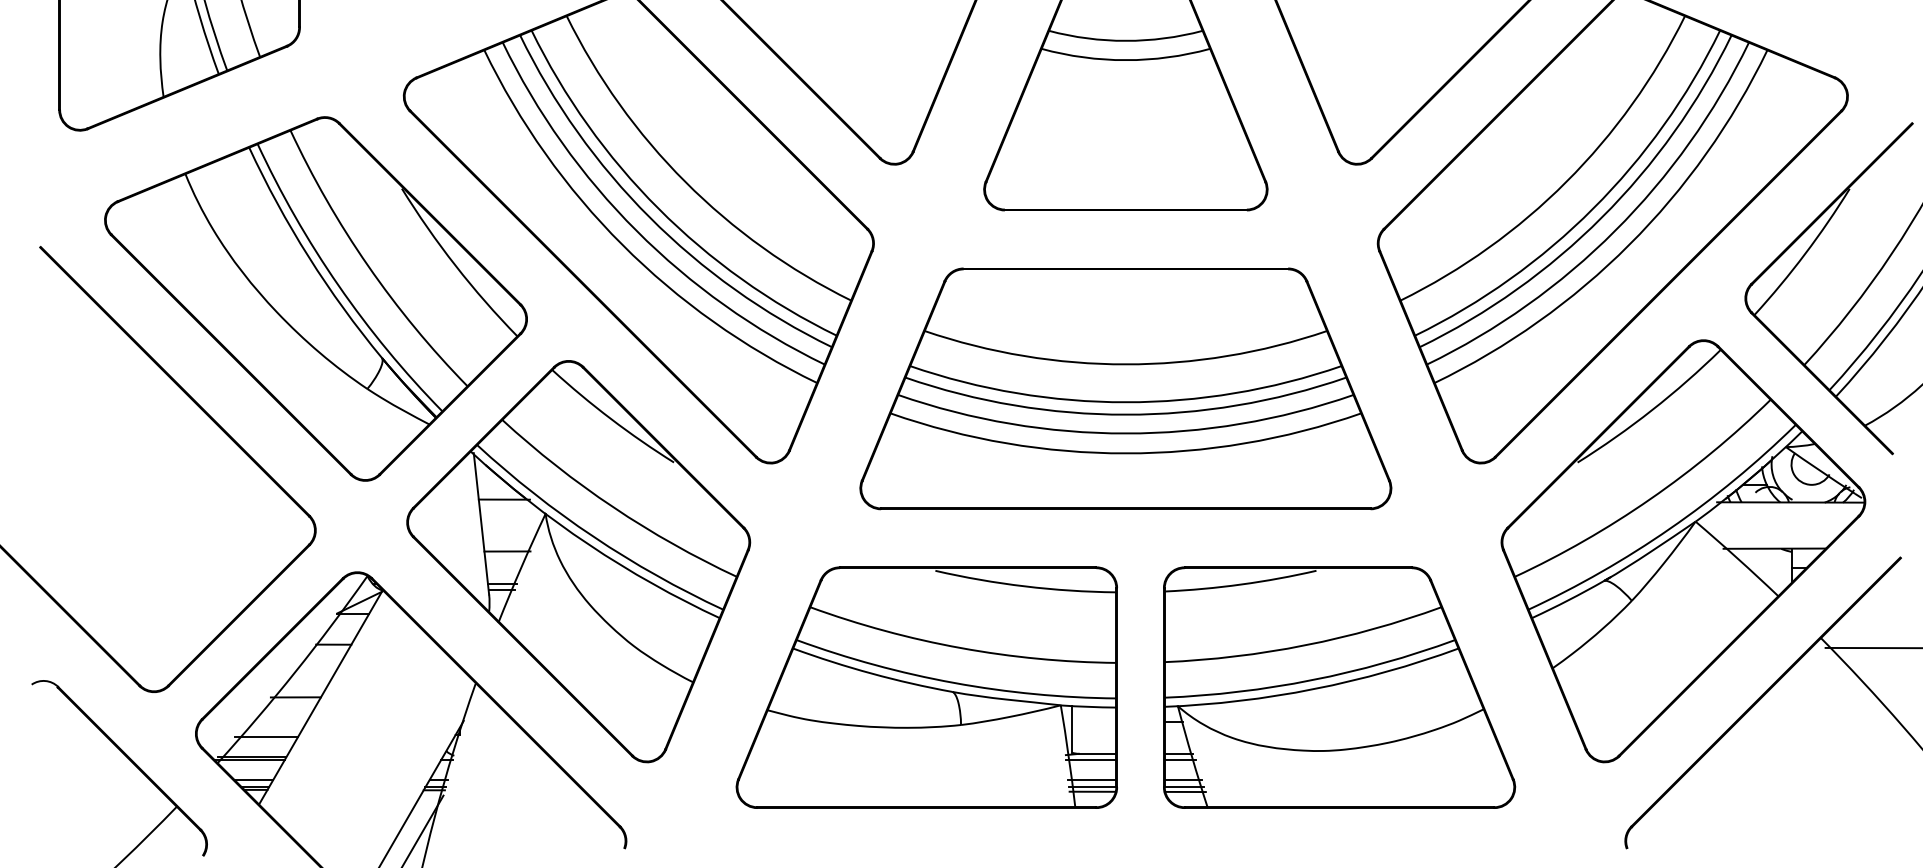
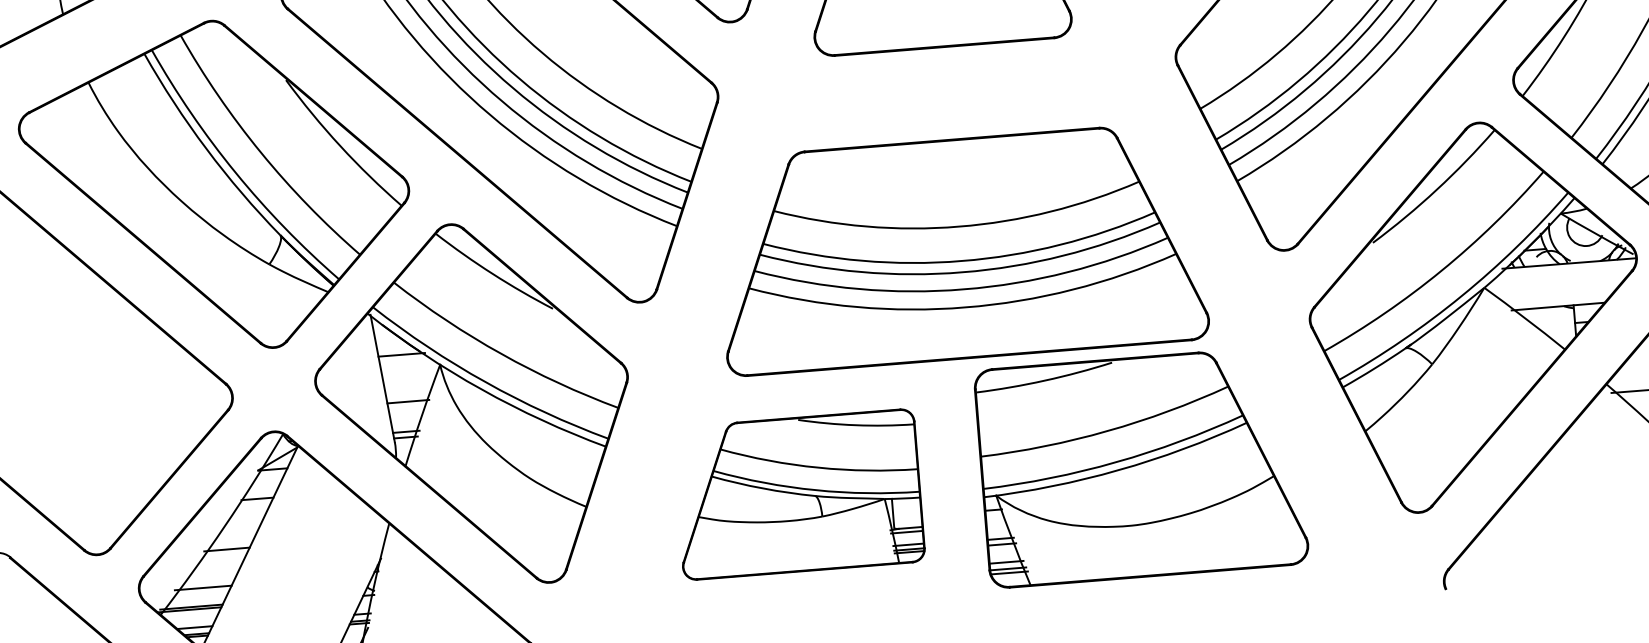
part: (1125, 388) -> (960, 248), moved
part: (926, 687) -> (798, 494), size x0.7
part: (1339, 687) -> (1141, 466), moved

